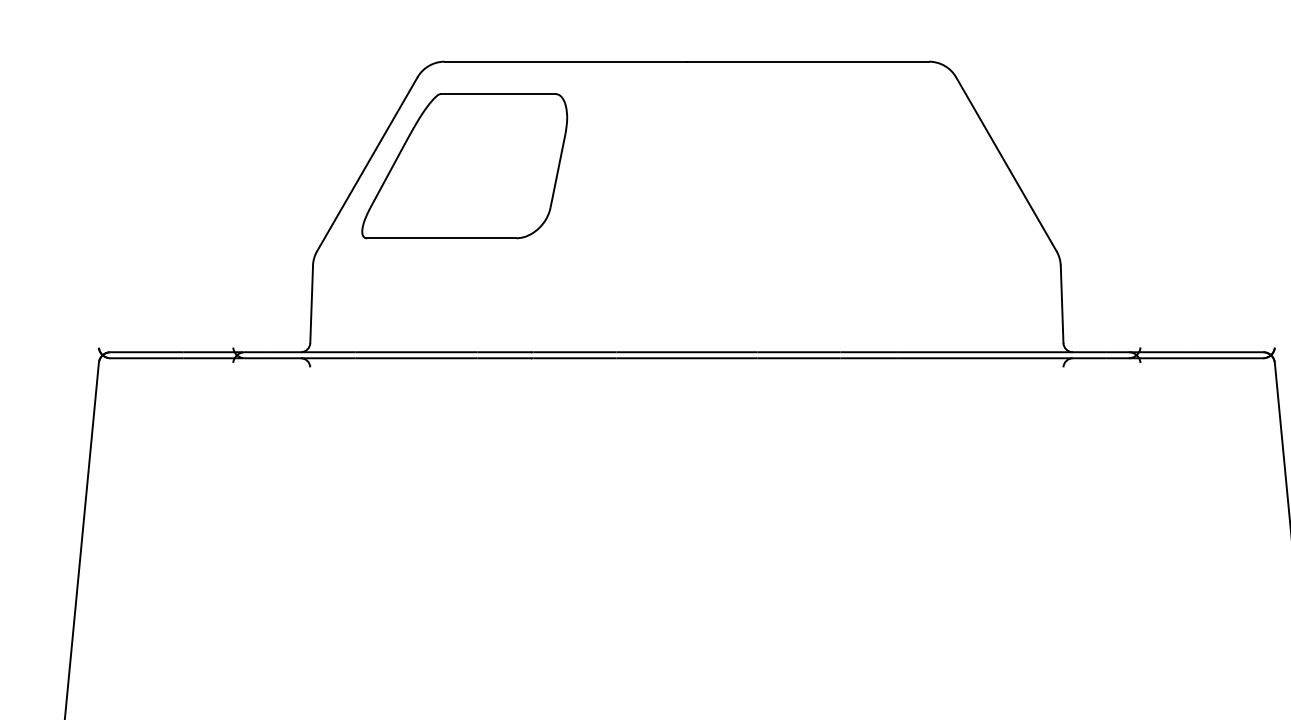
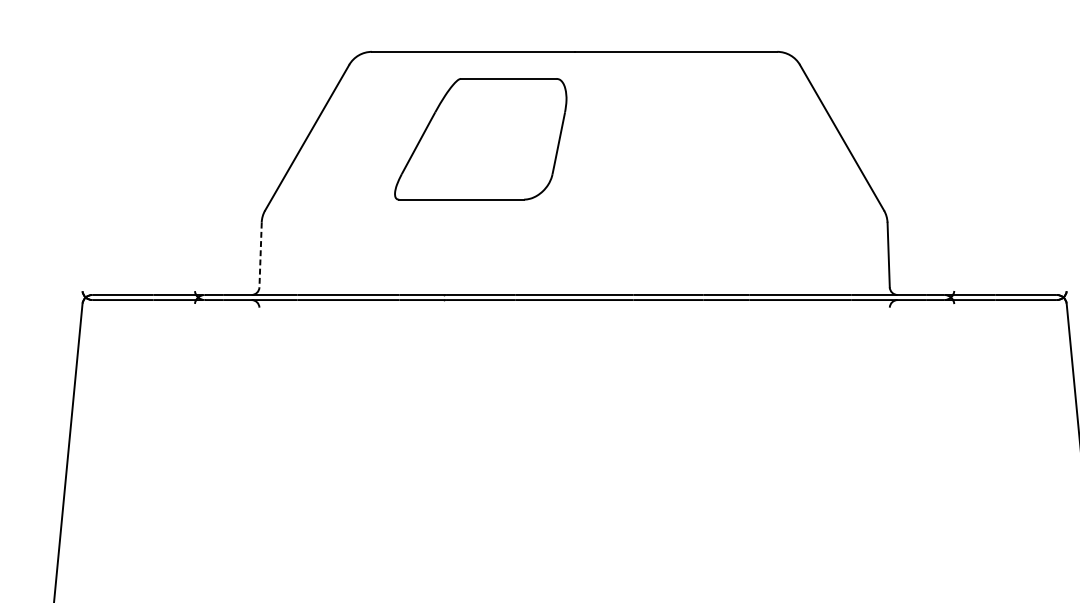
part: (464, 166) -> (480, 139), moved
line: (311, 304) -> (260, 255), solid -> dashed

